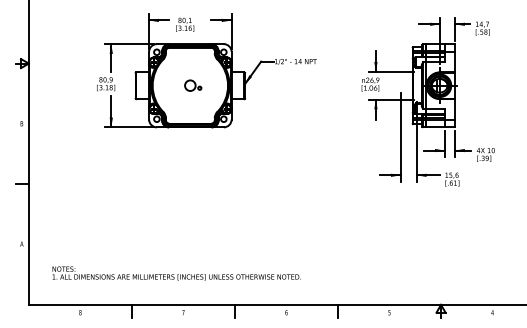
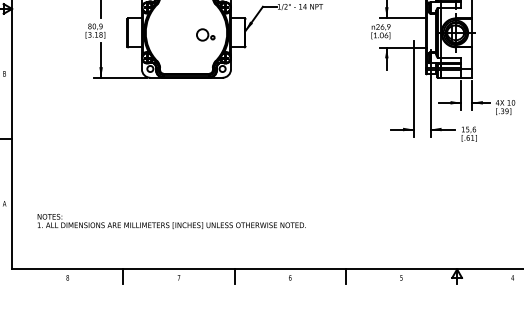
part: (193, 85) -> (206, 34), moved
text: (176, 273) -> (171, 221), moved

